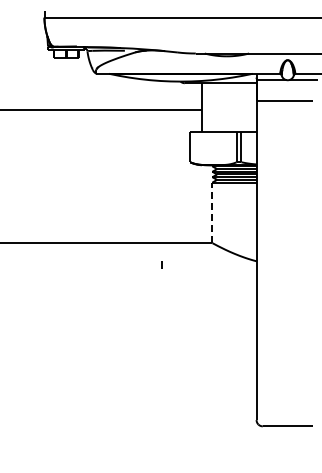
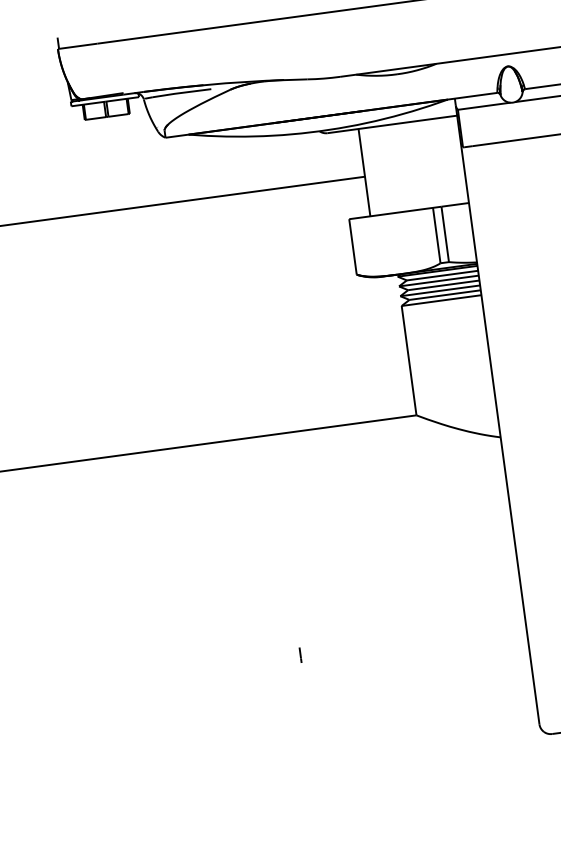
line: (212, 212) -> (409, 359), dashed -> solid
part: (161, 264) -> (299, 654), moved

